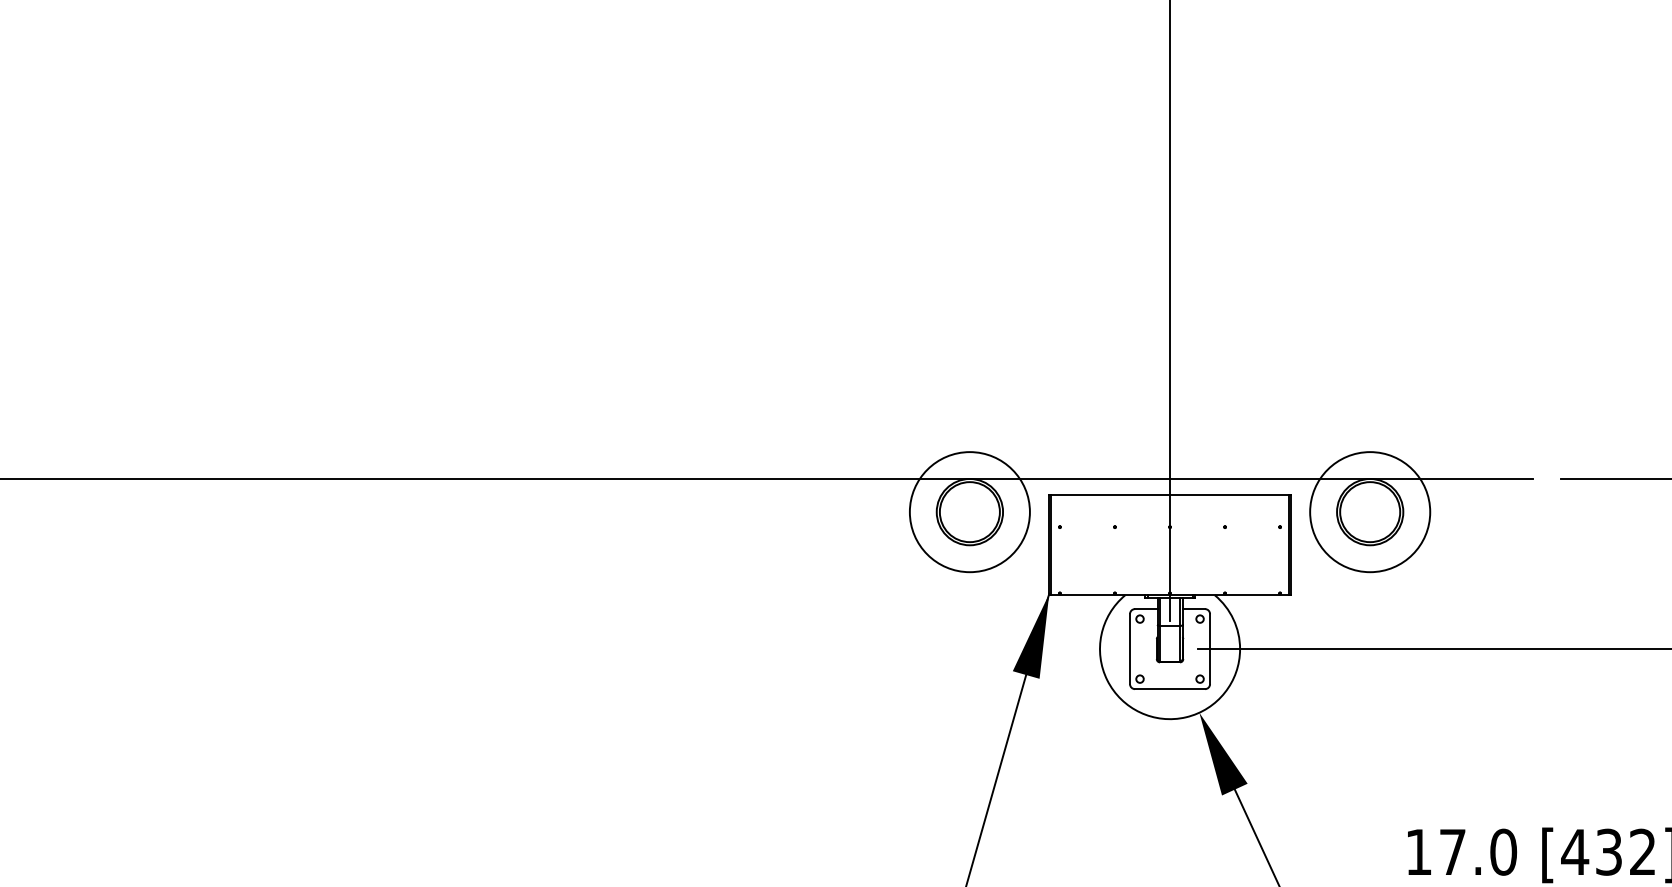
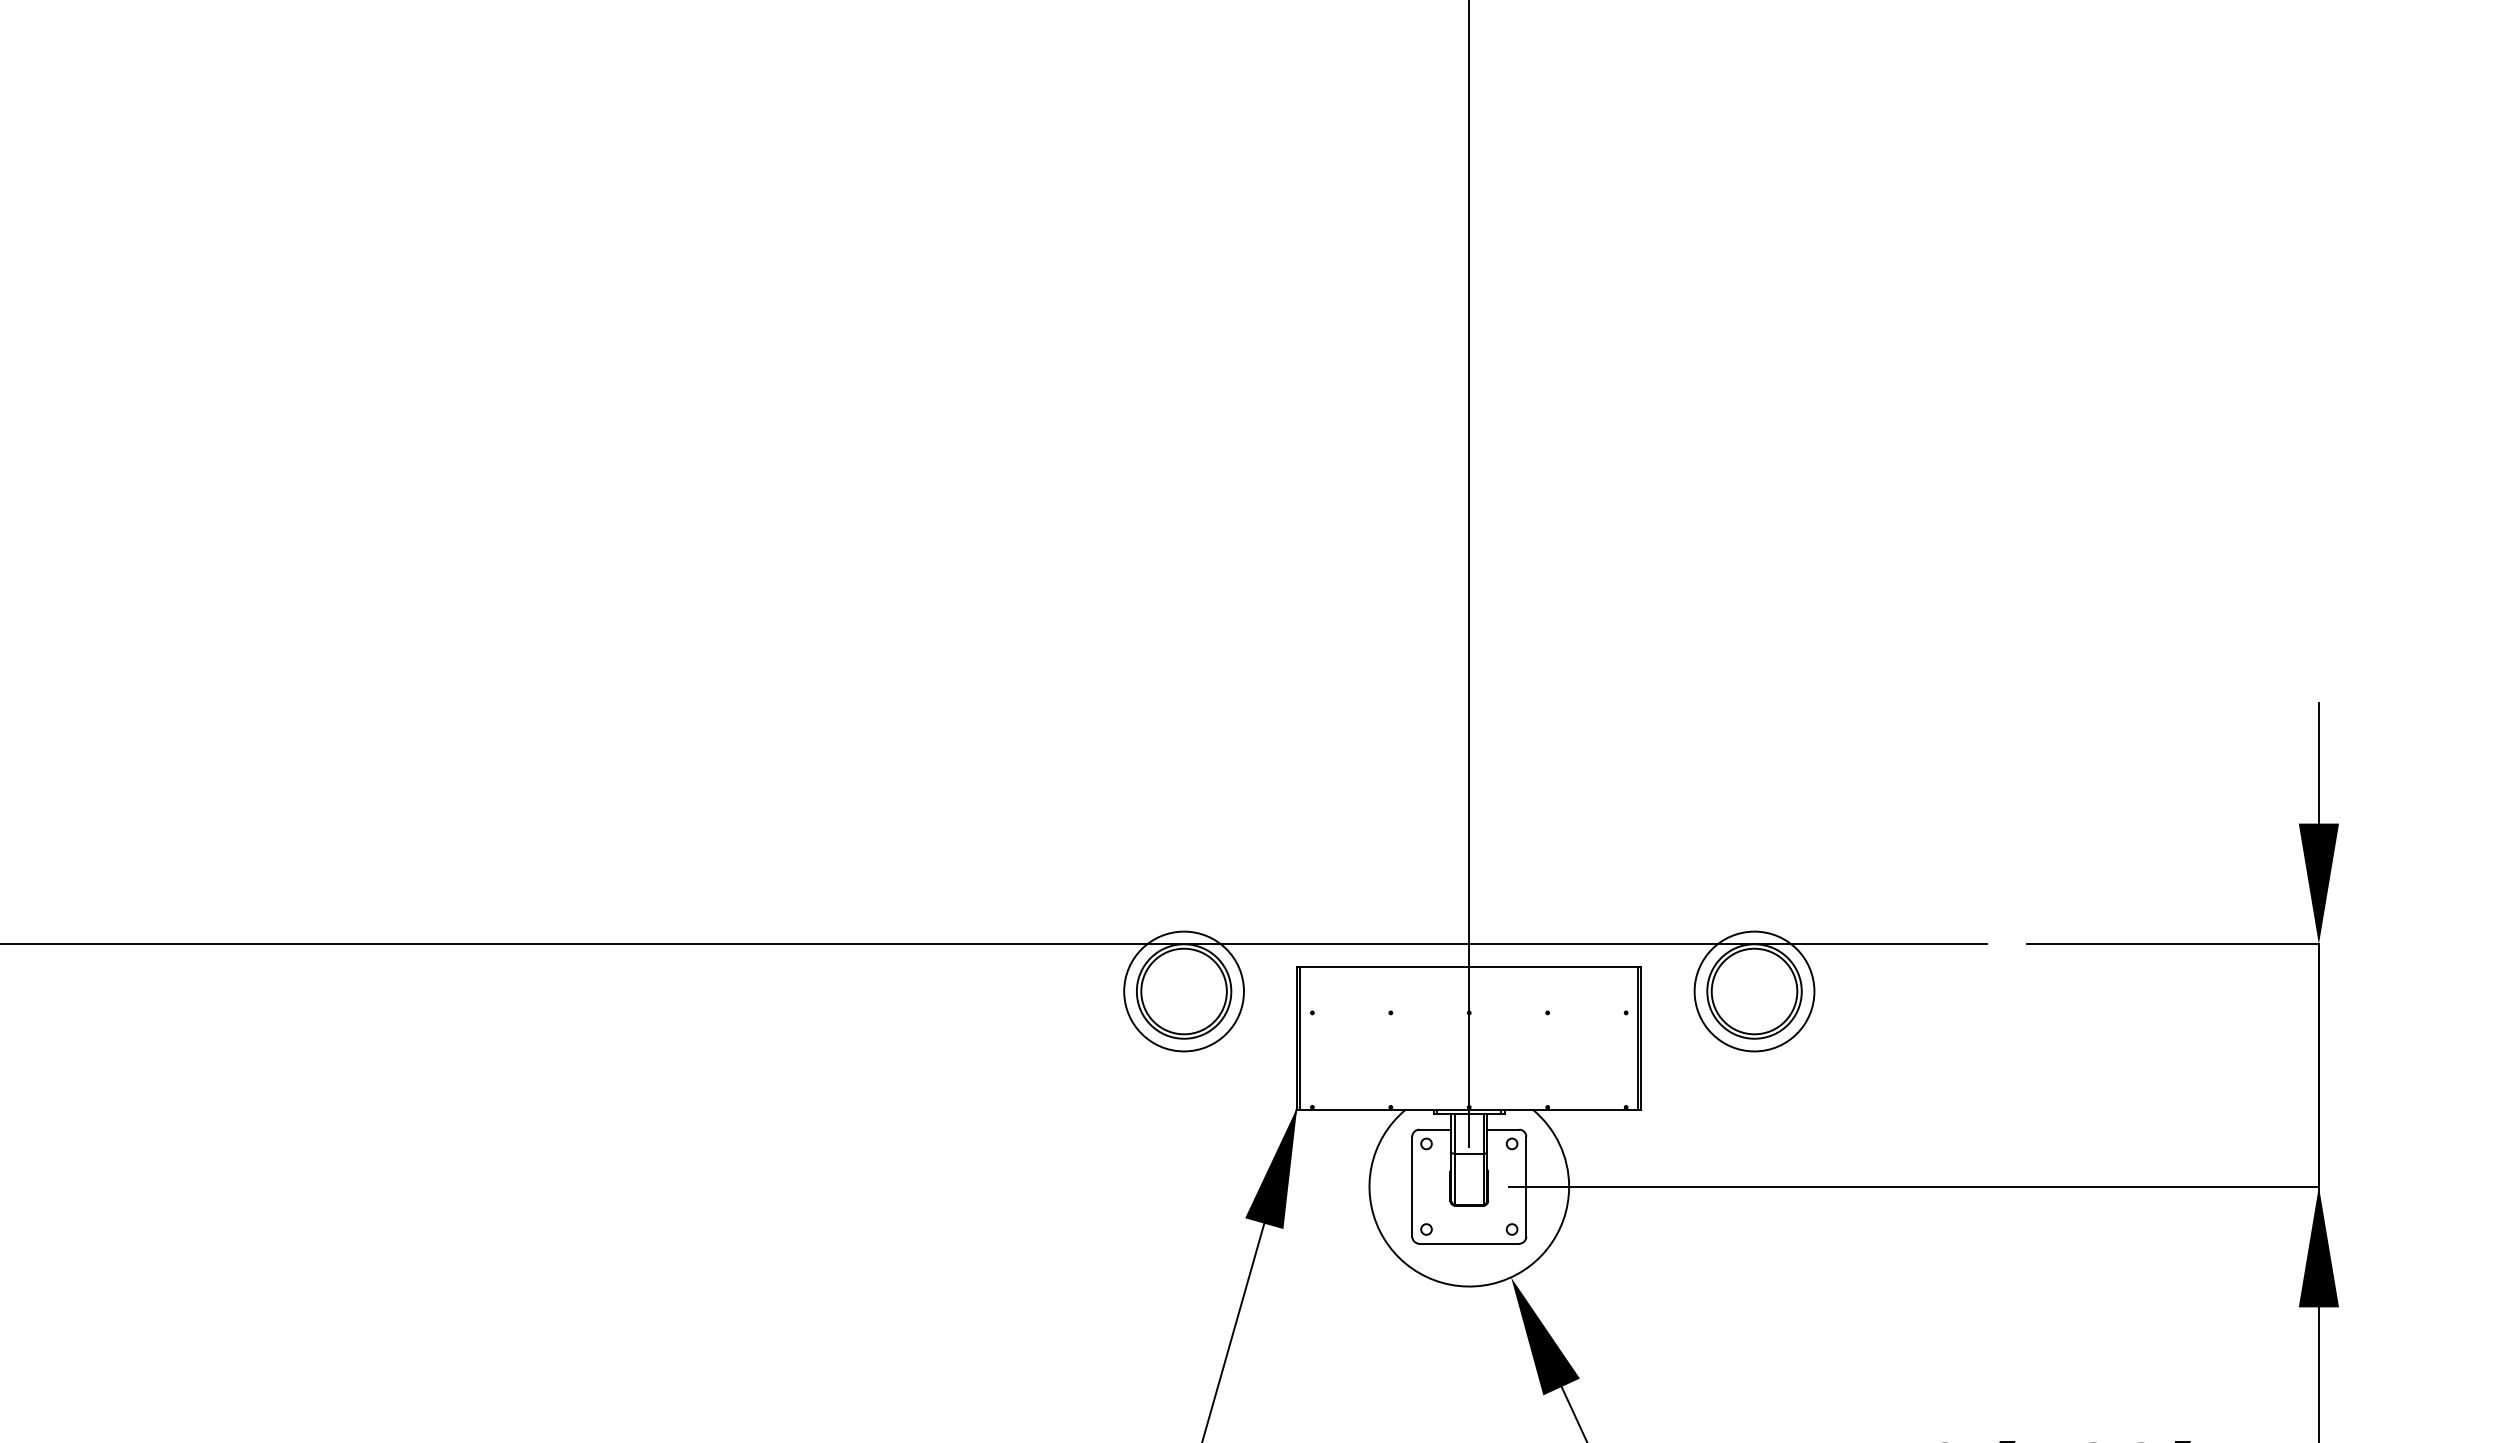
circle: (969, 512) -> (1183, 991), size x0.7
circle: (1370, 512) -> (1754, 991), size x0.7

